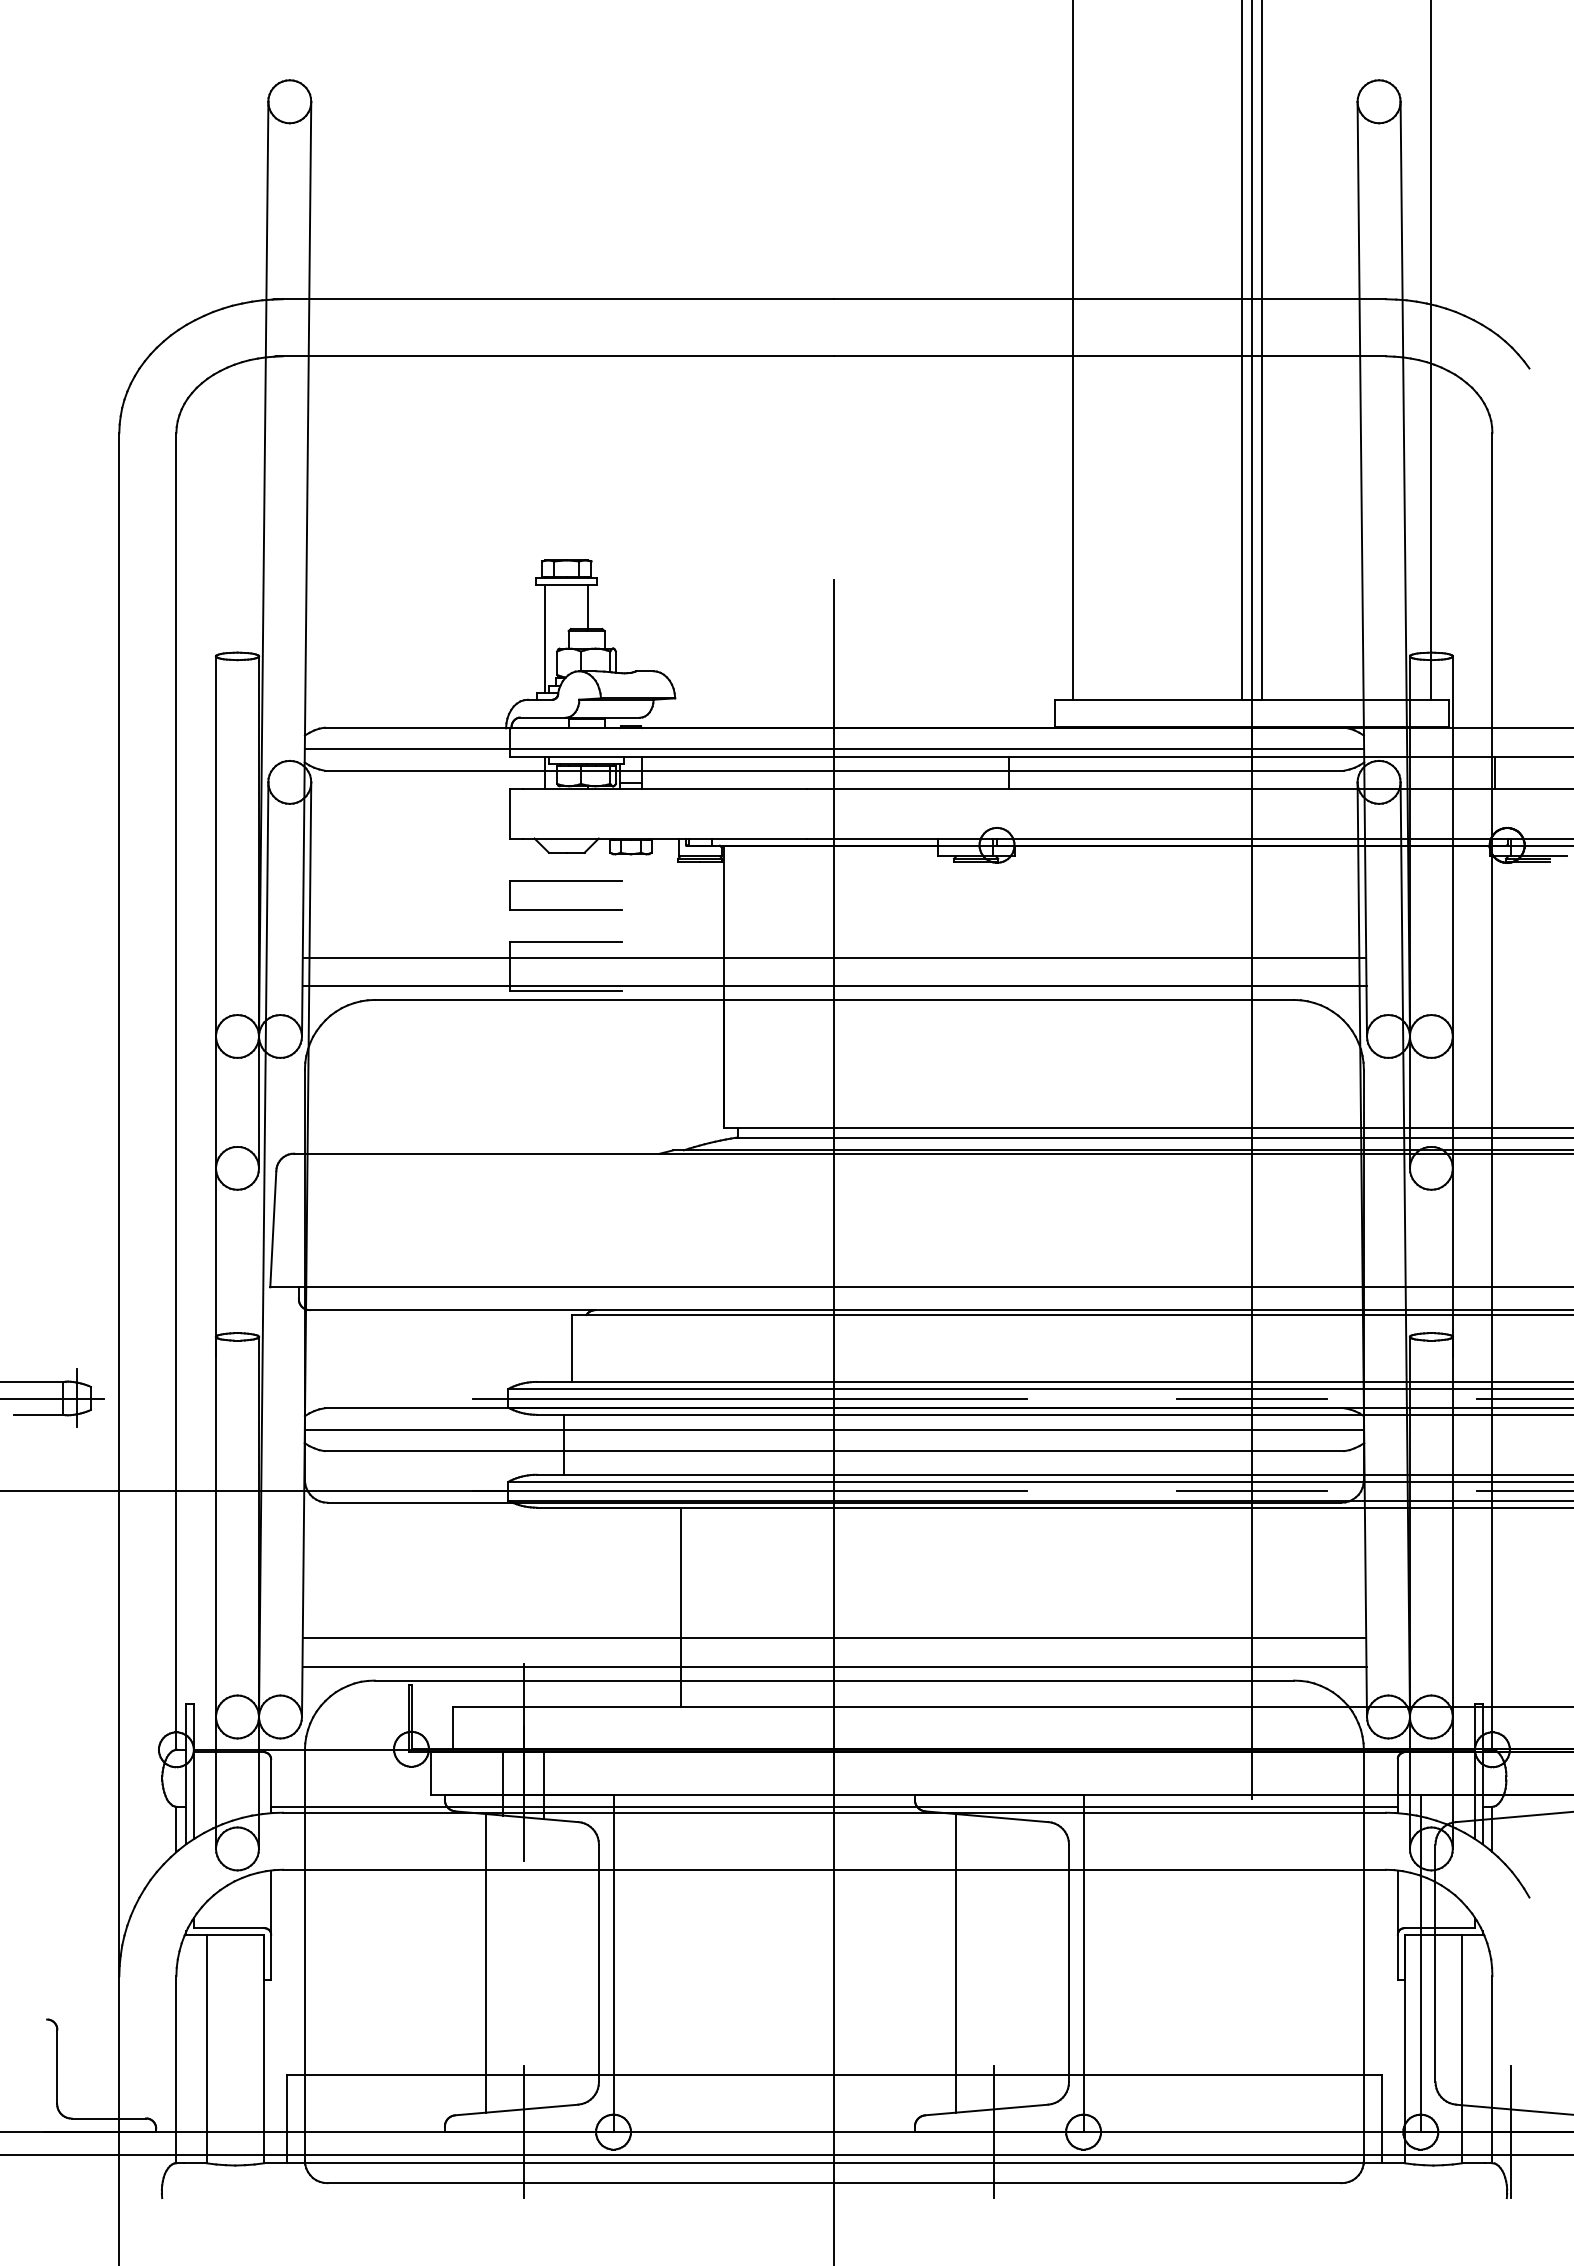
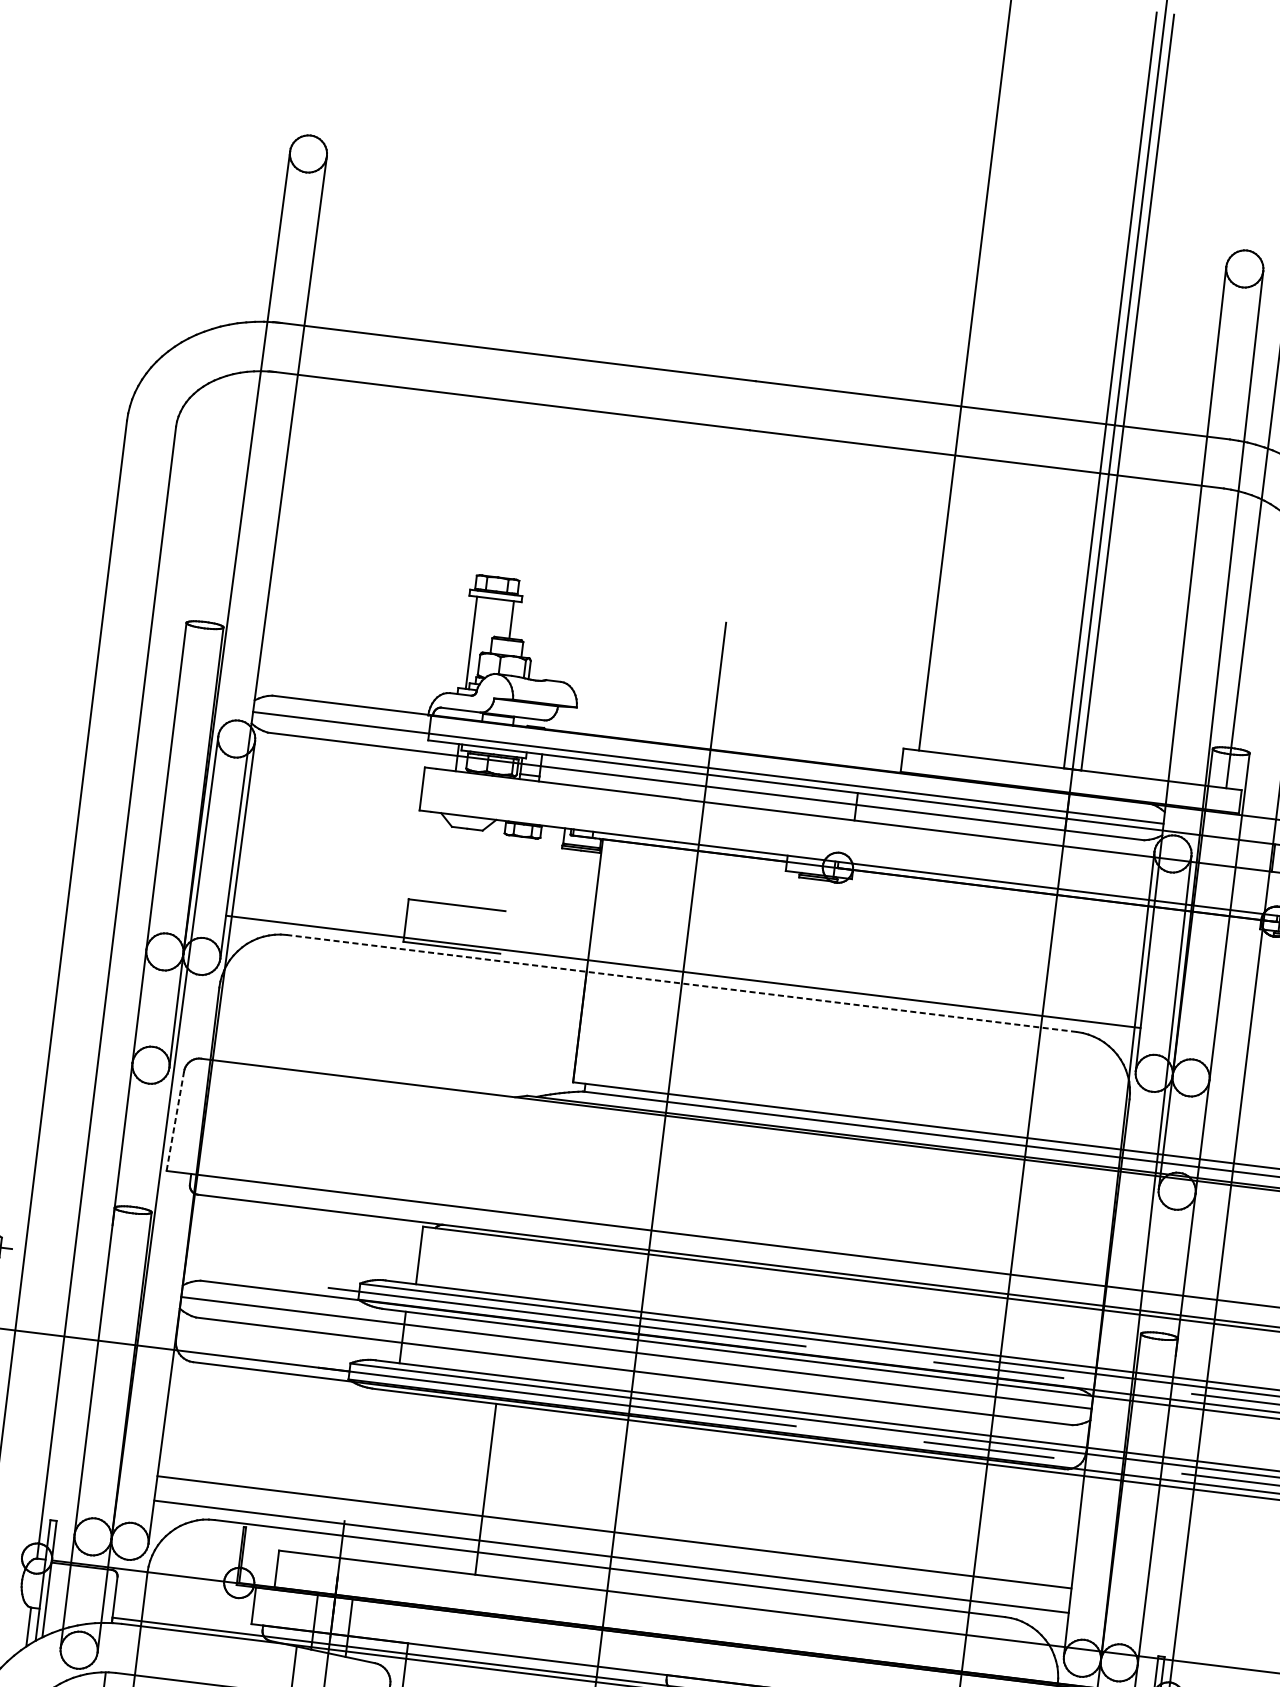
part: (565, 881) -> (463, 853), removed
line: (834, 957) -> (686, 947), removed
line: (834, 999) -> (681, 983), solid -> dashed
line: (273, 1228) -> (175, 1120), solid -> dashed

